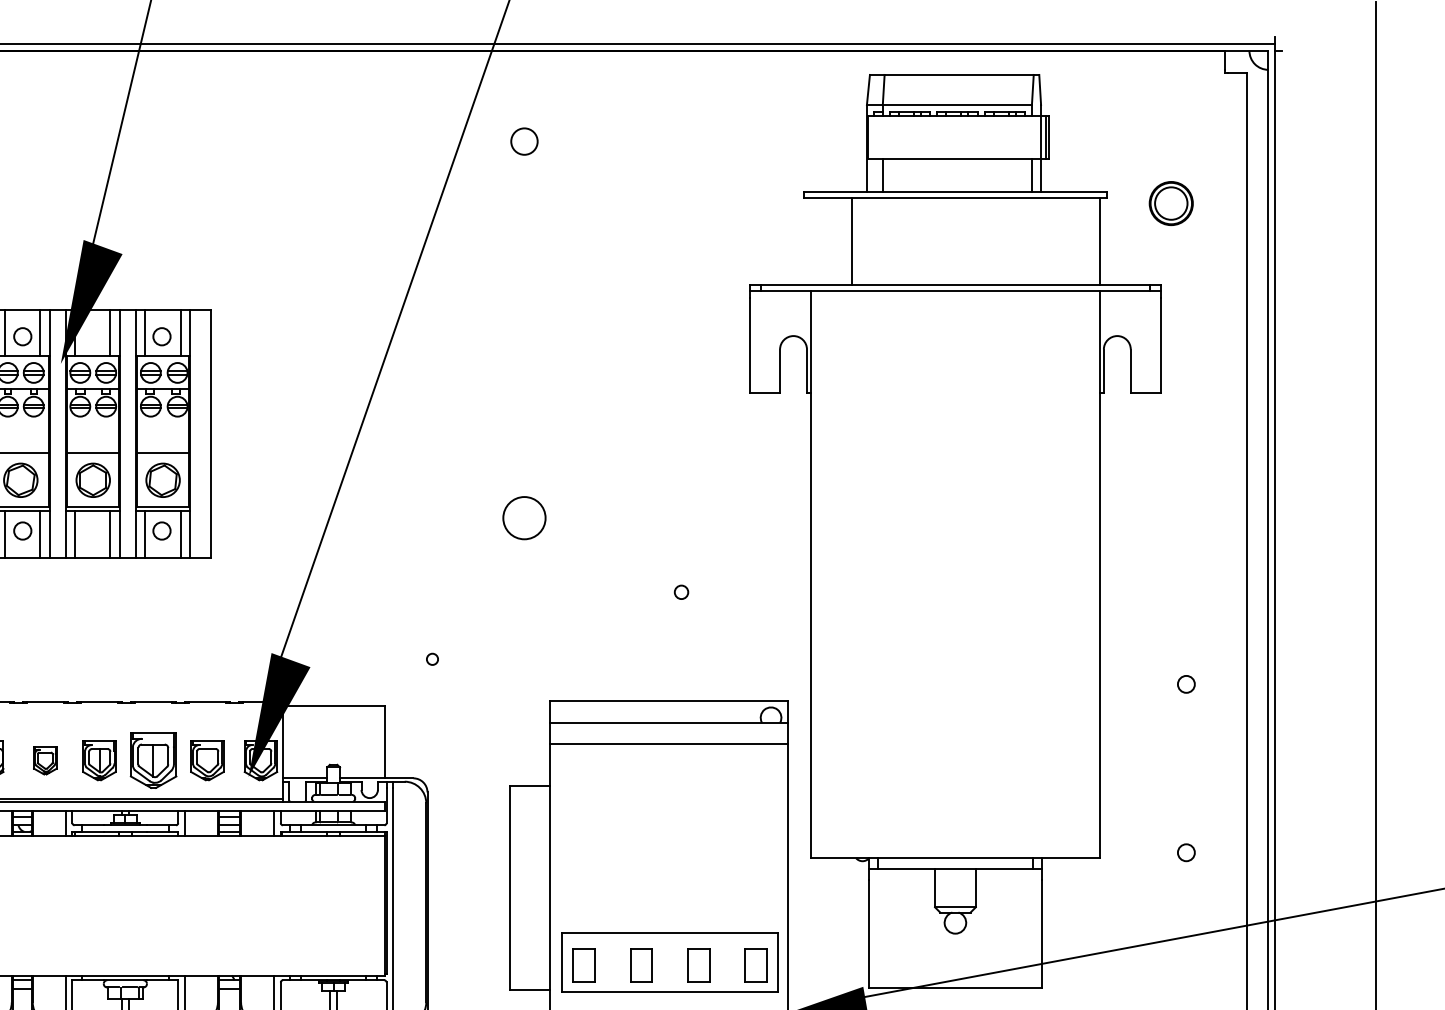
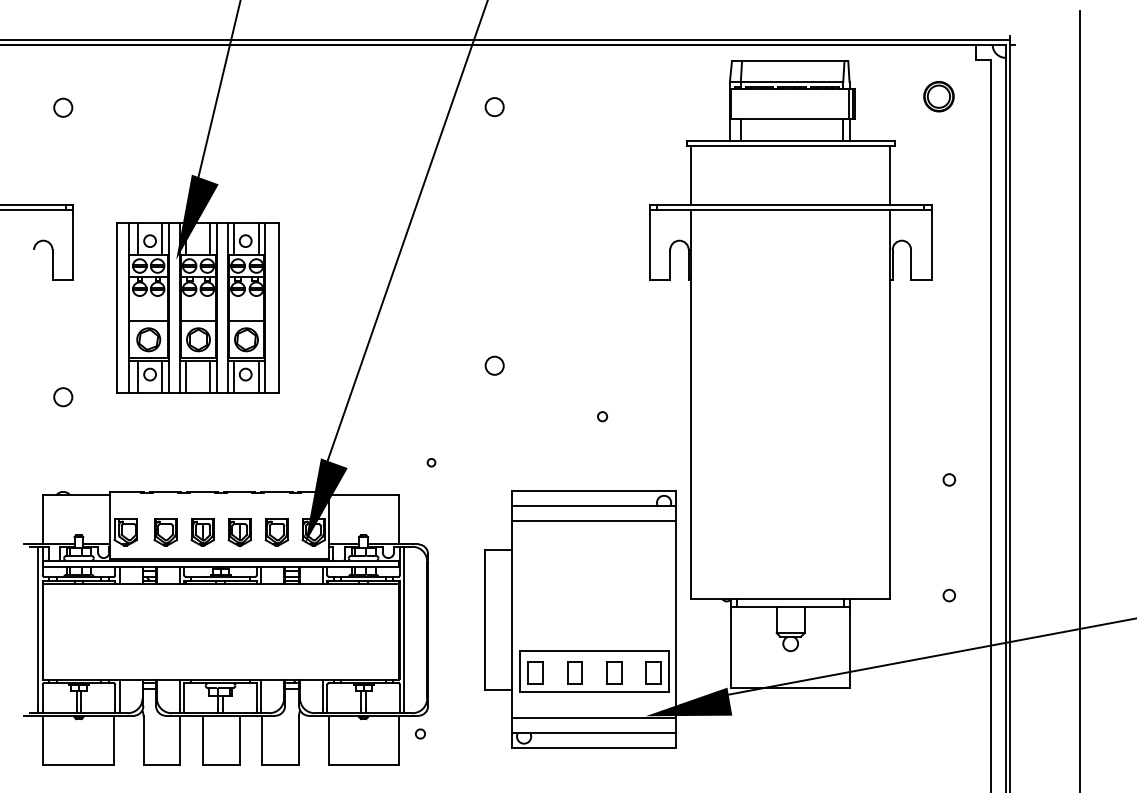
part: (1170, 203) -> (938, 96), moved
line: (851, 241) -> (691, 175), moved
circle: (524, 517) -> (494, 365), size x0.62
part: (45, 760) -> (165, 532), size x1.43
part: (152, 760) -> (239, 532), size x0.71

